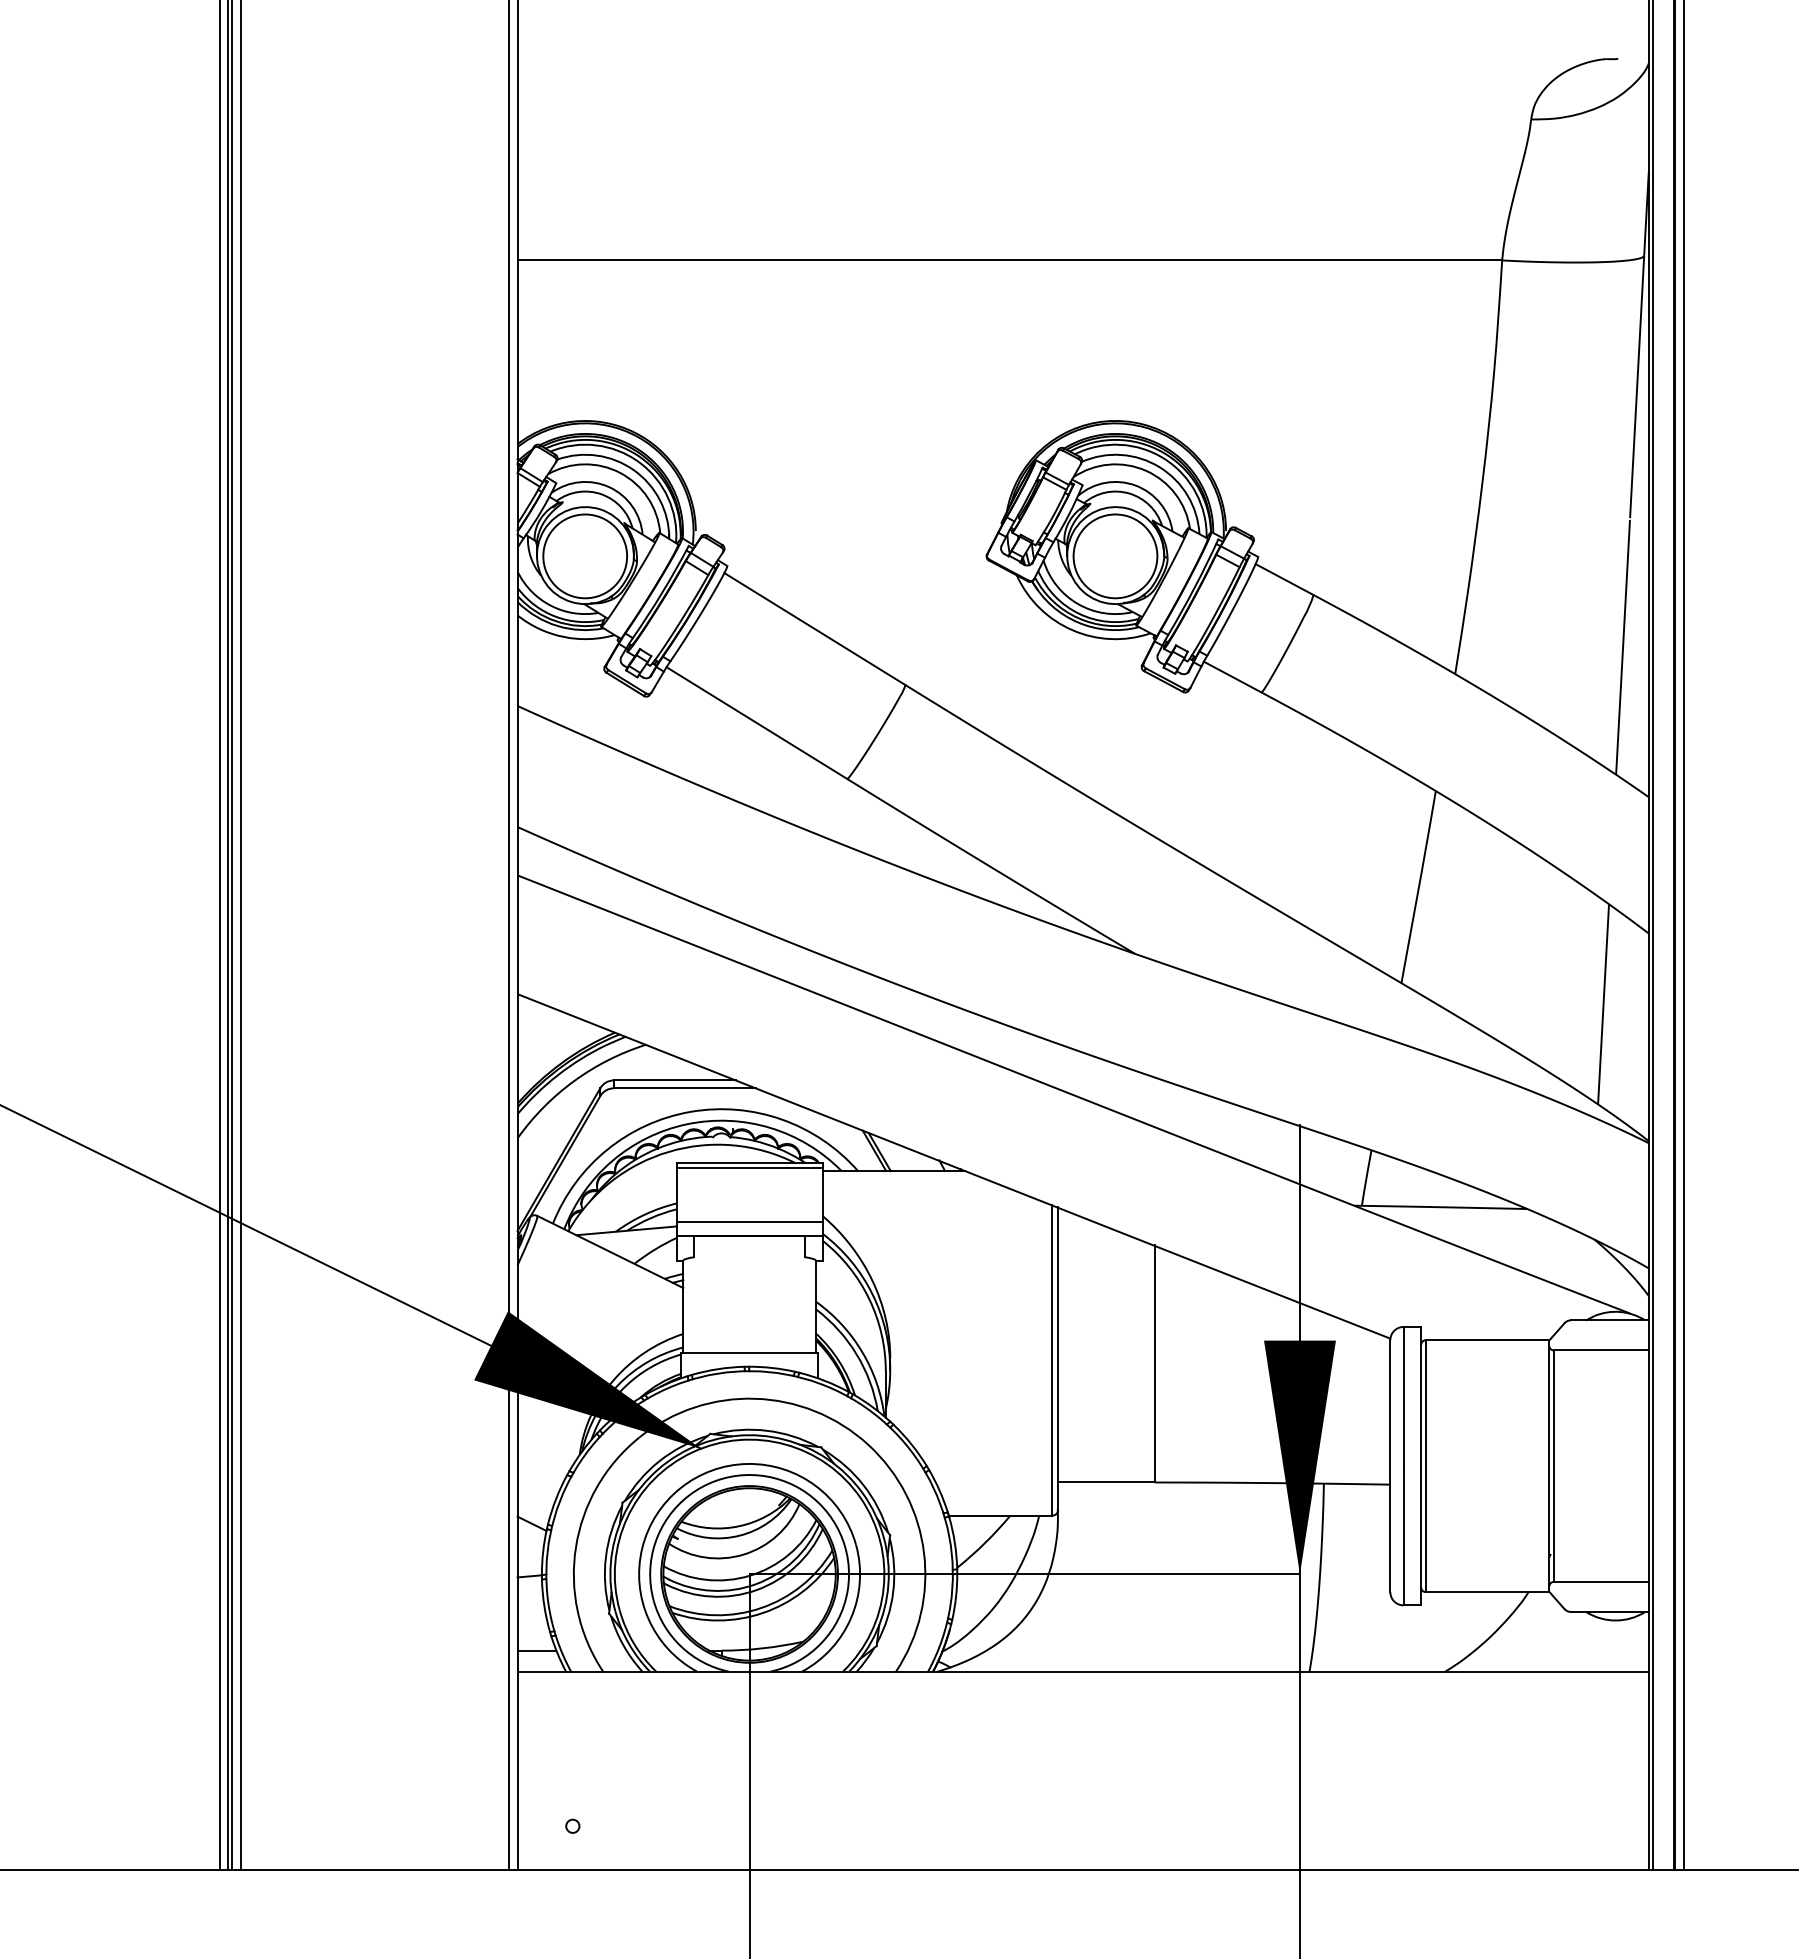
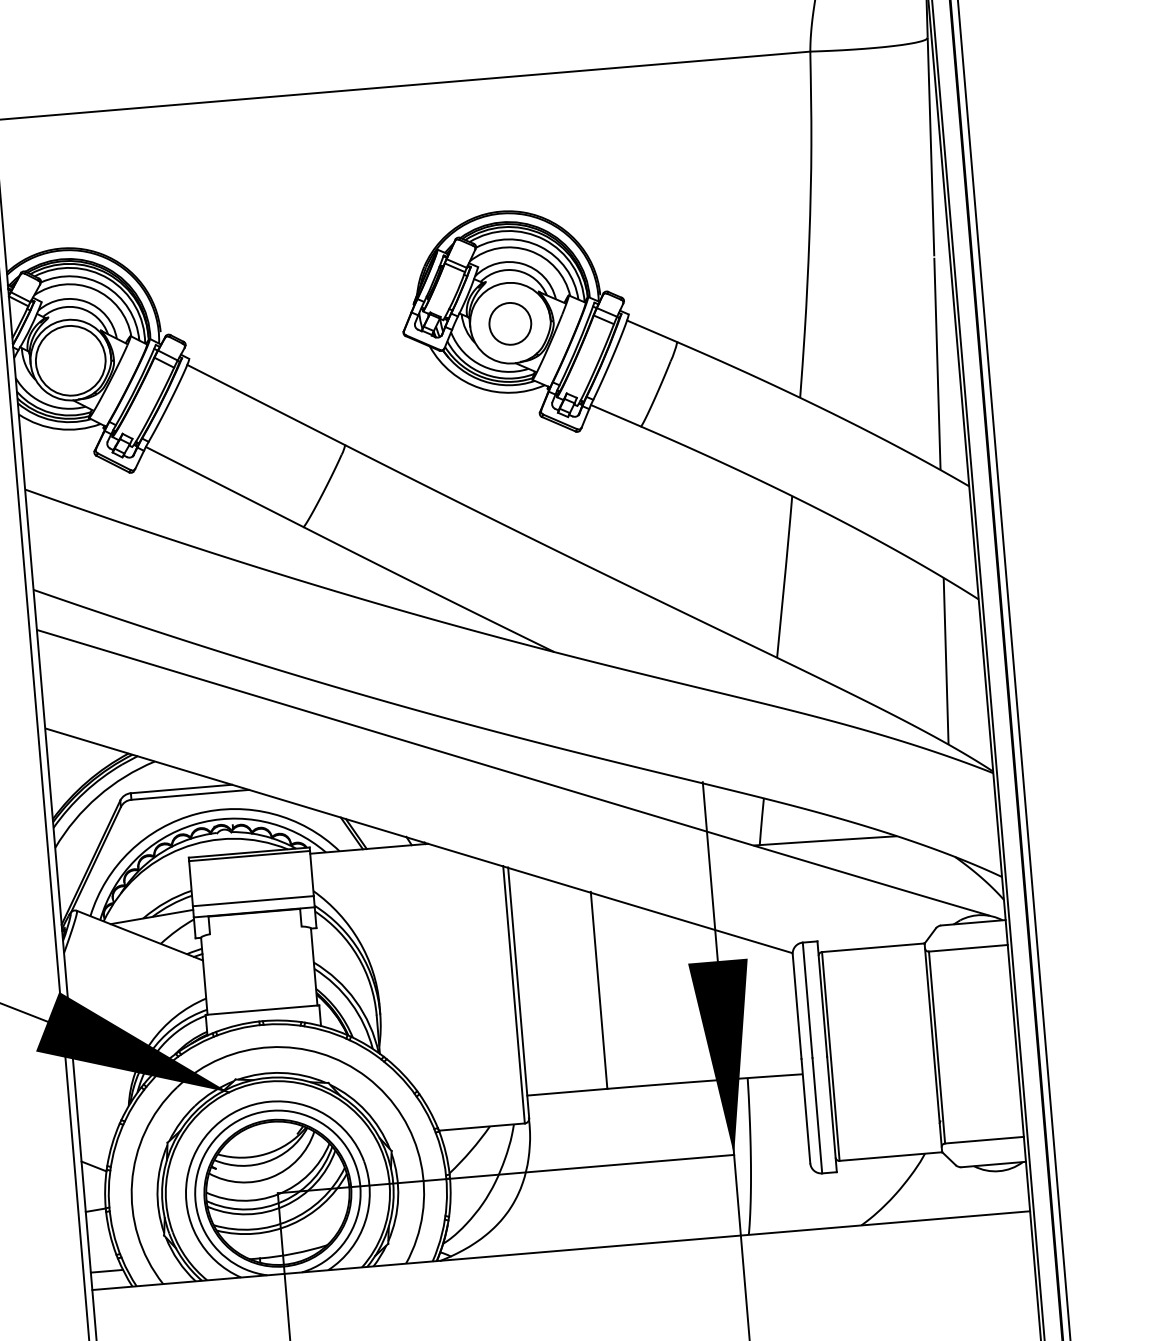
circle: (1115, 556) -> (510, 323), size x0.6

